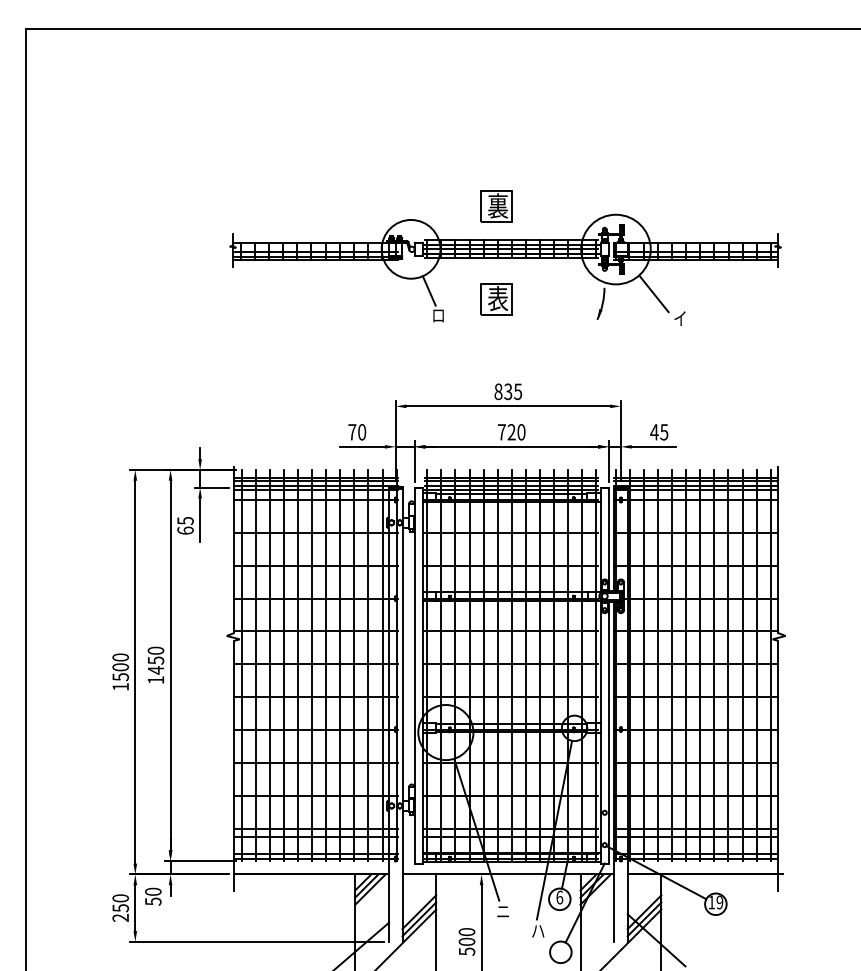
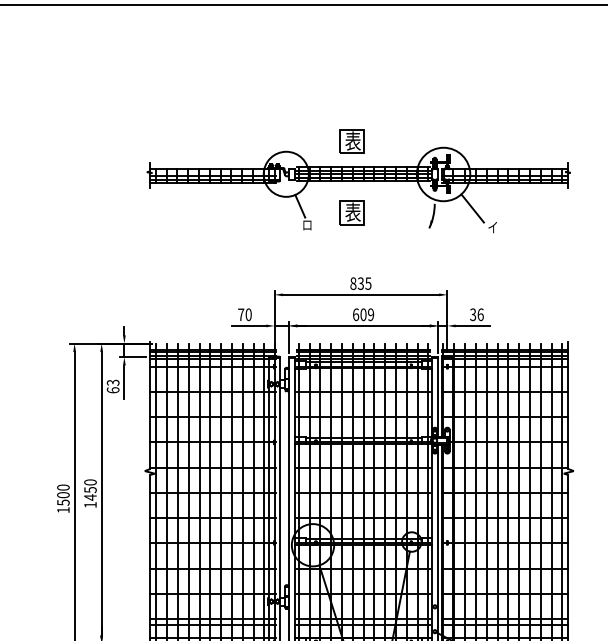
text: (498, 206) -> (353, 141), 裏 -> 表
text: (511, 432) -> (363, 314), 720 -> 609
text: (659, 432) -> (476, 314), 45 -> 36
text: (185, 520) -> (113, 382), 65 -> 63

